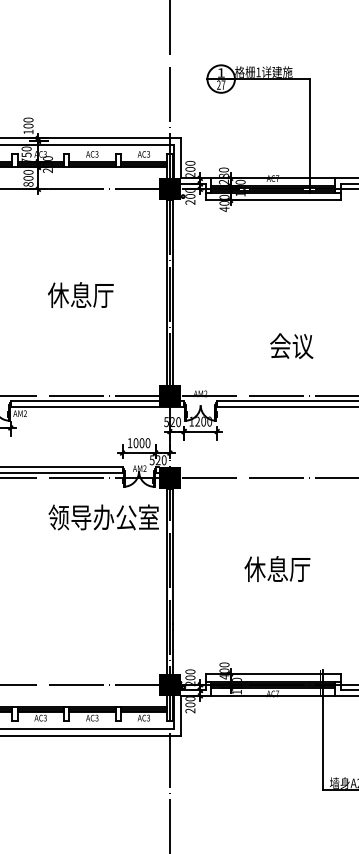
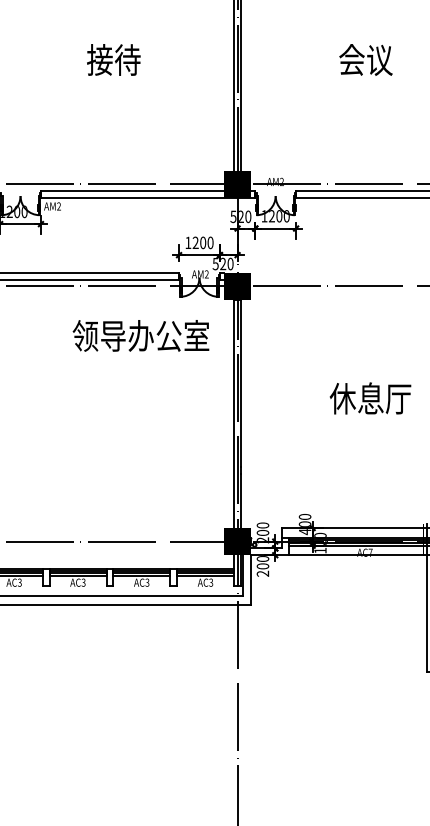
text: (80, 295) -> (127, 60), 休息厅 -> 接待
text: (291, 345) -> (365, 59), moved
text: (135, 443) -> (195, 243), 1000 -> 1200
text: (103, 517) -> (140, 335), moved

